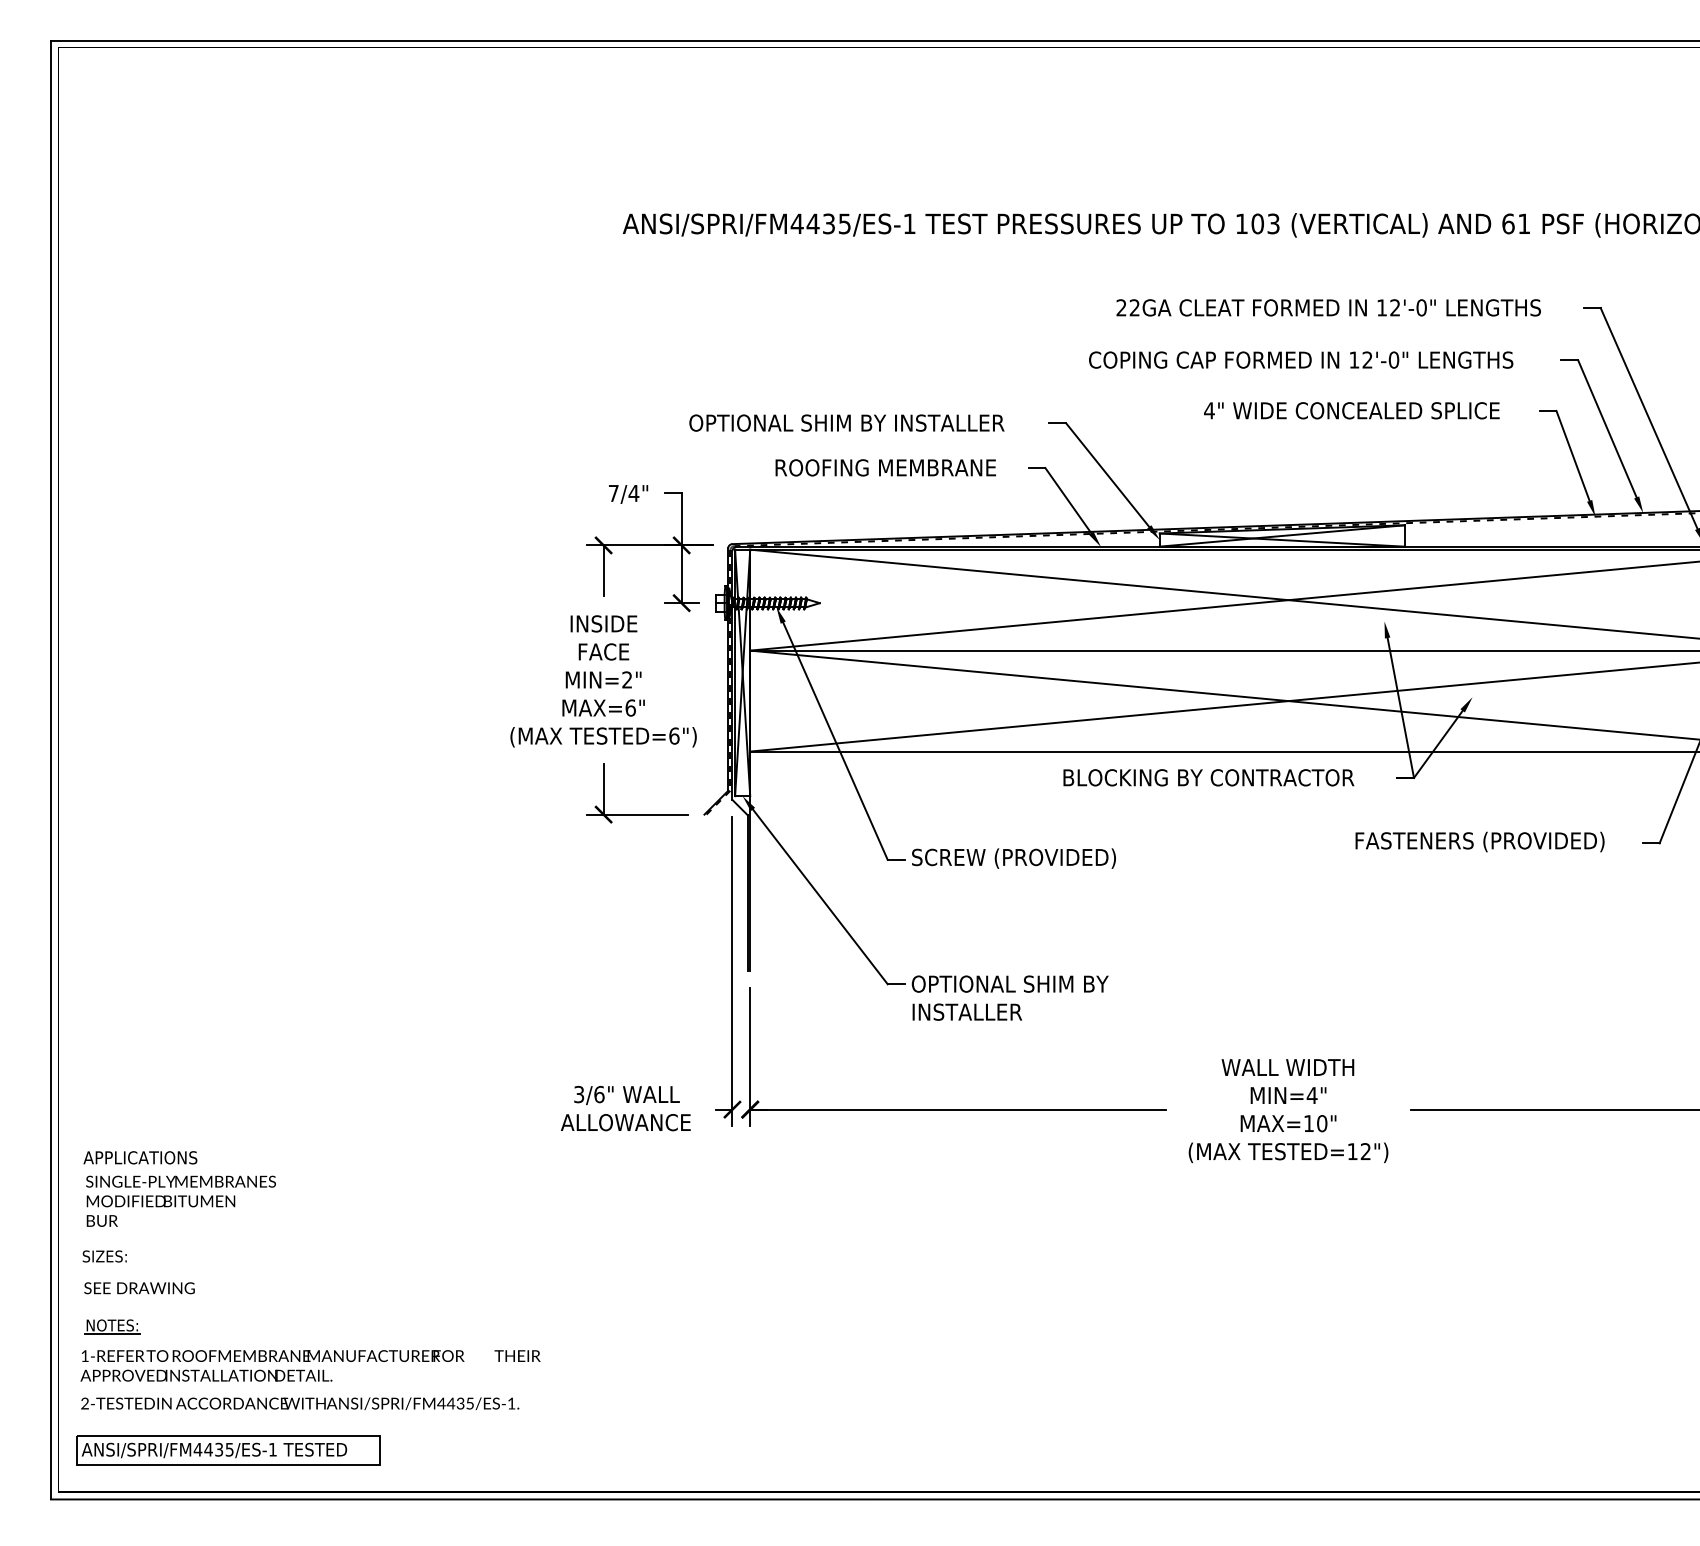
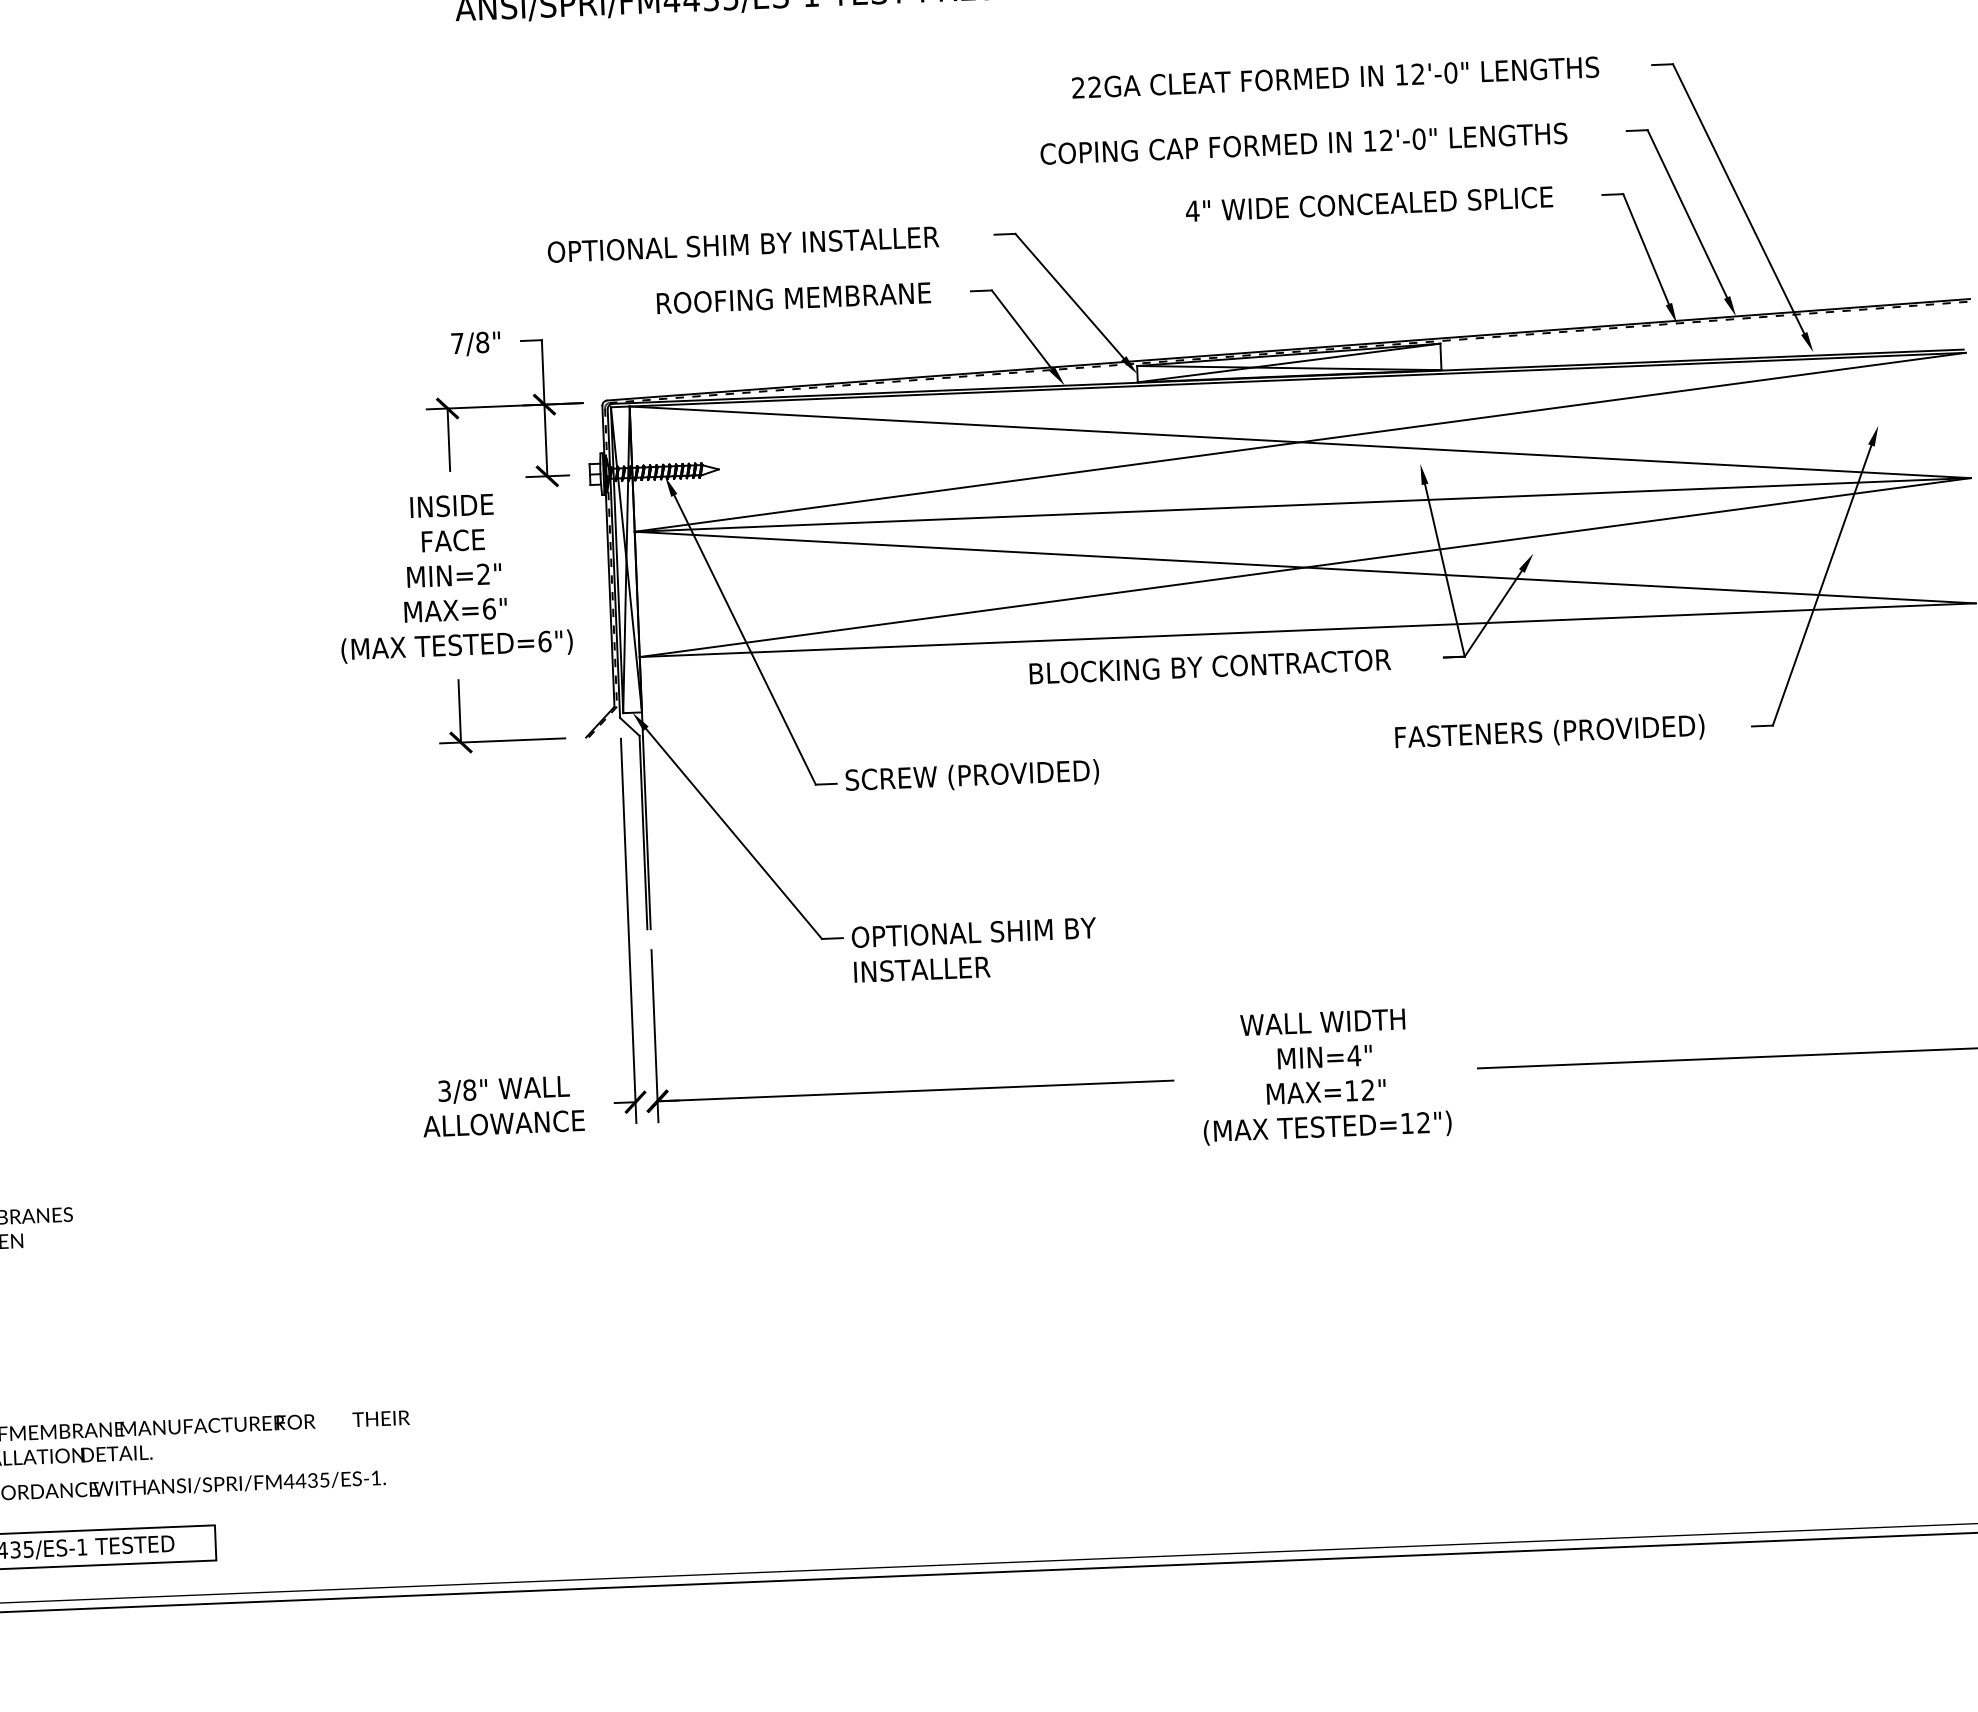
text: (633, 493) -> (482, 342), 7/4" -> 7/8"
text: (599, 1094) -> (469, 1090), 3/6" -> 3/8"
text: (1322, 1123) -> (1368, 1090), MAX=10" -> MAX=12"

